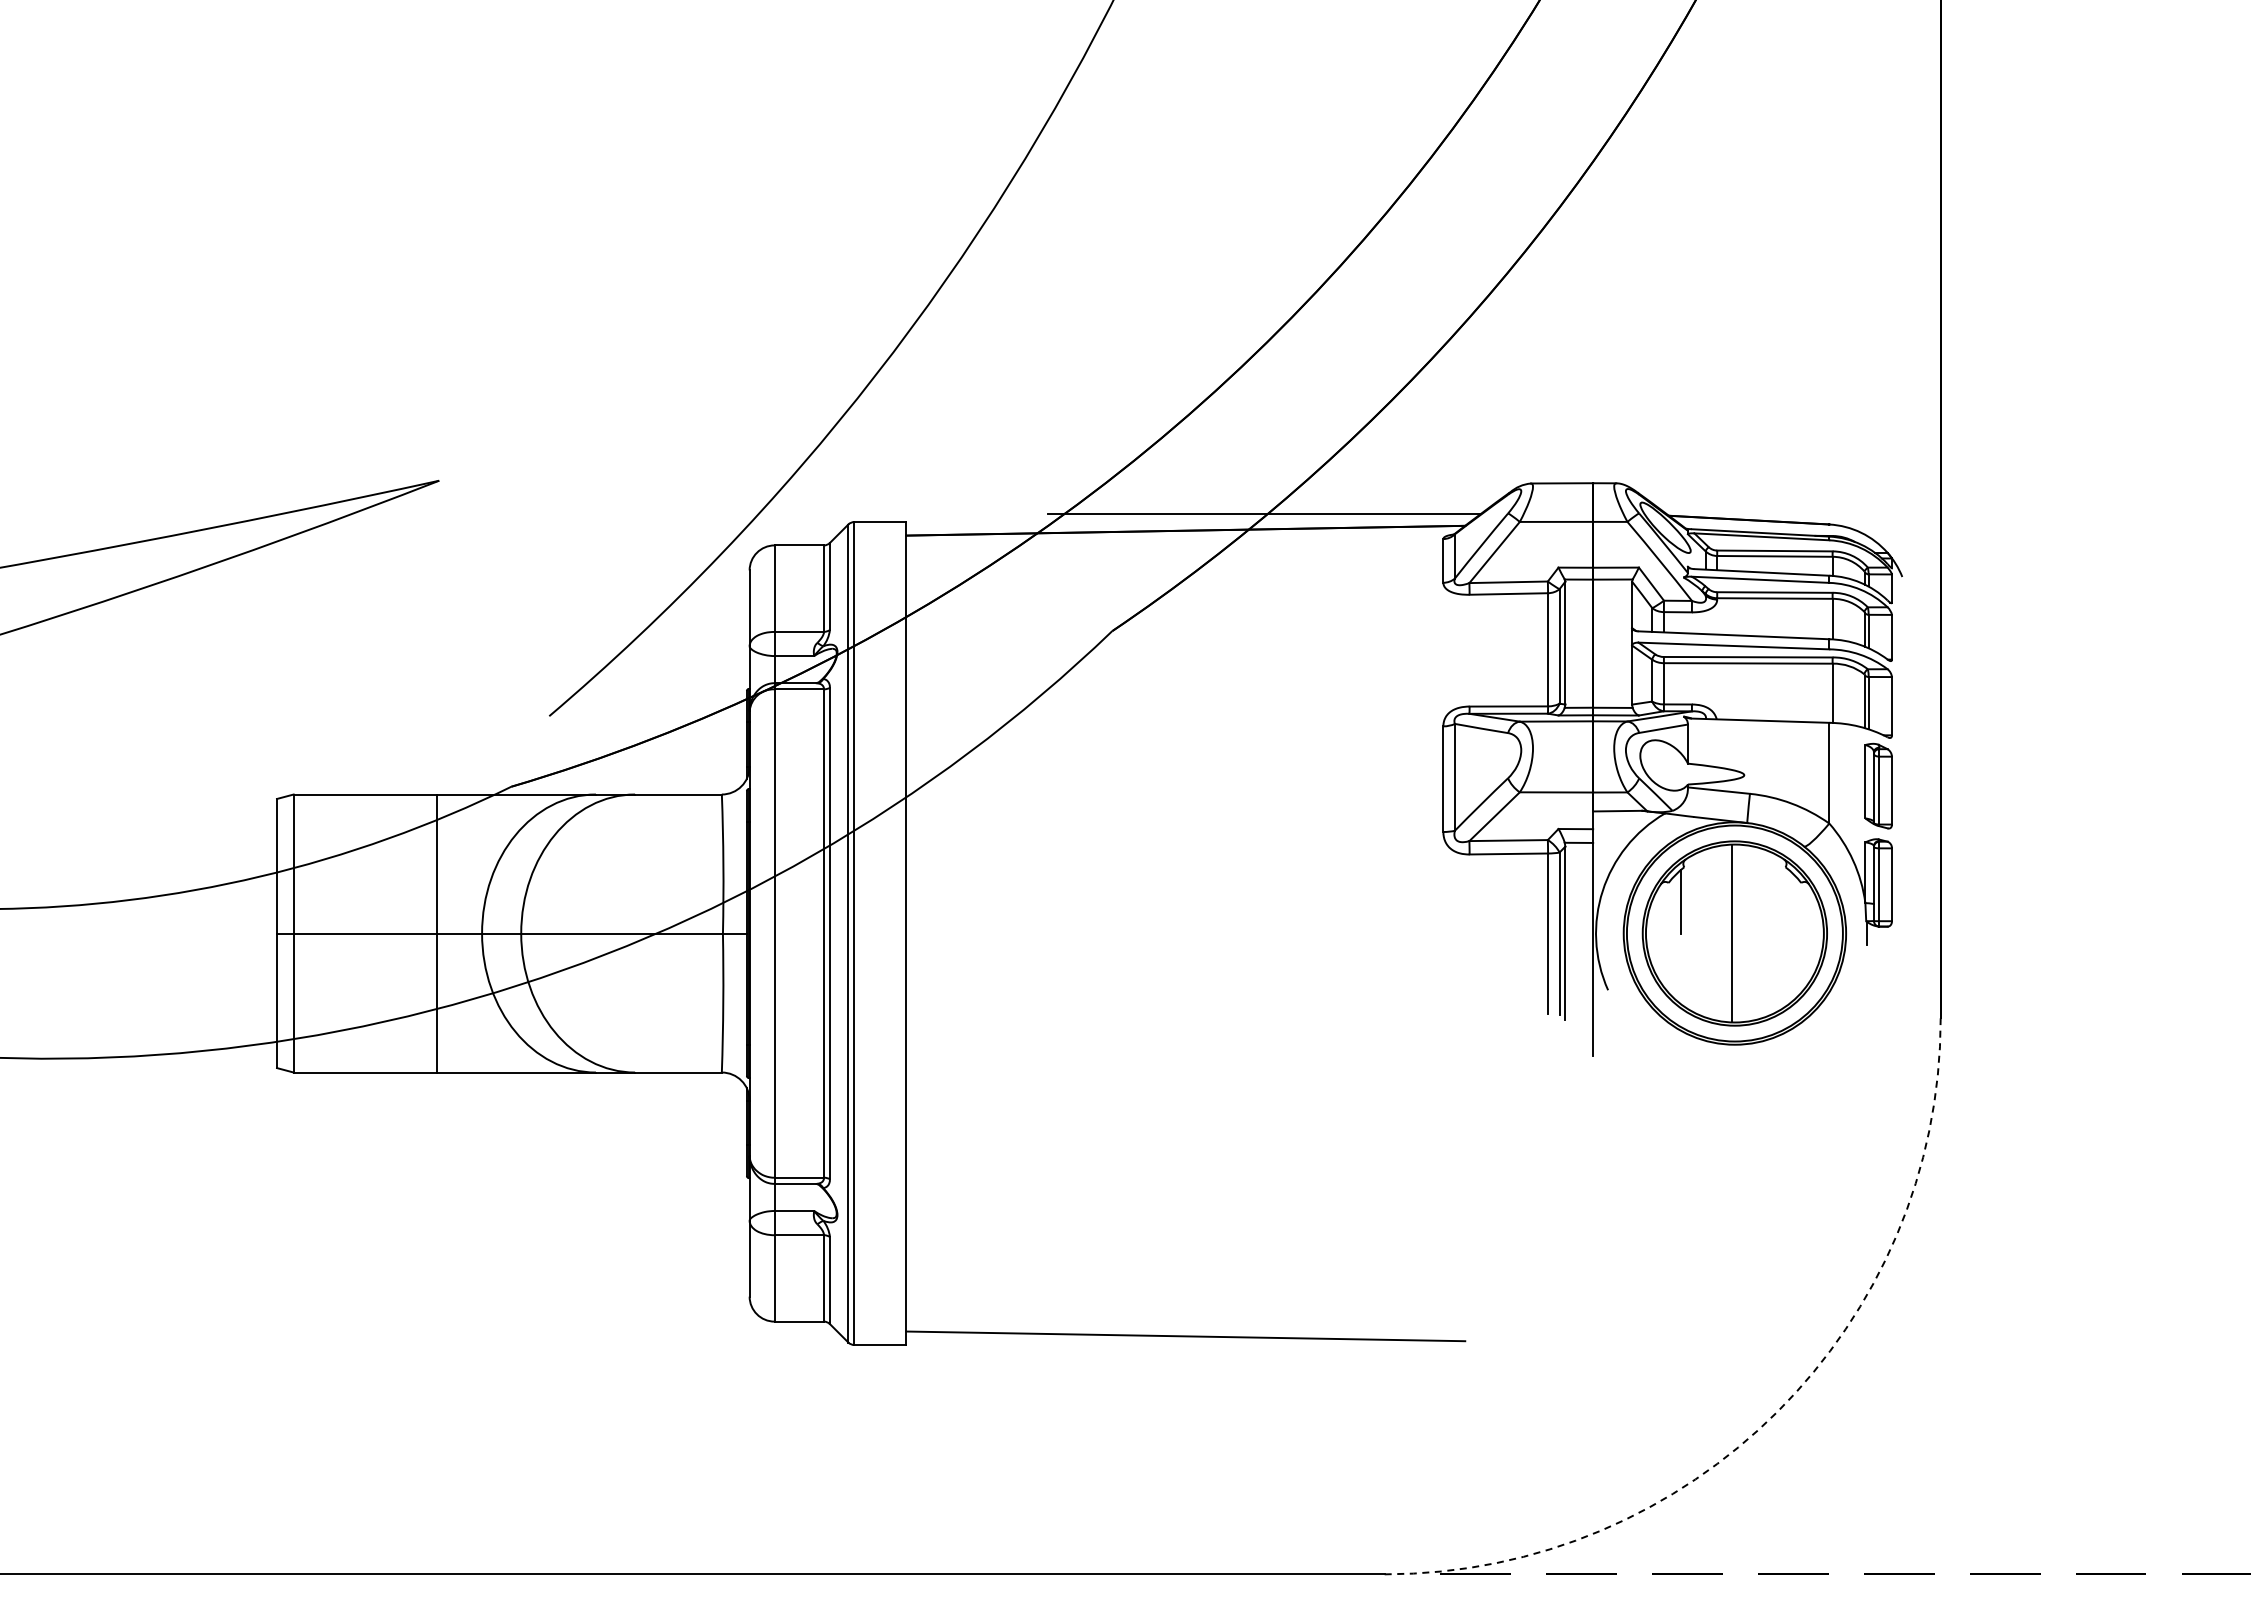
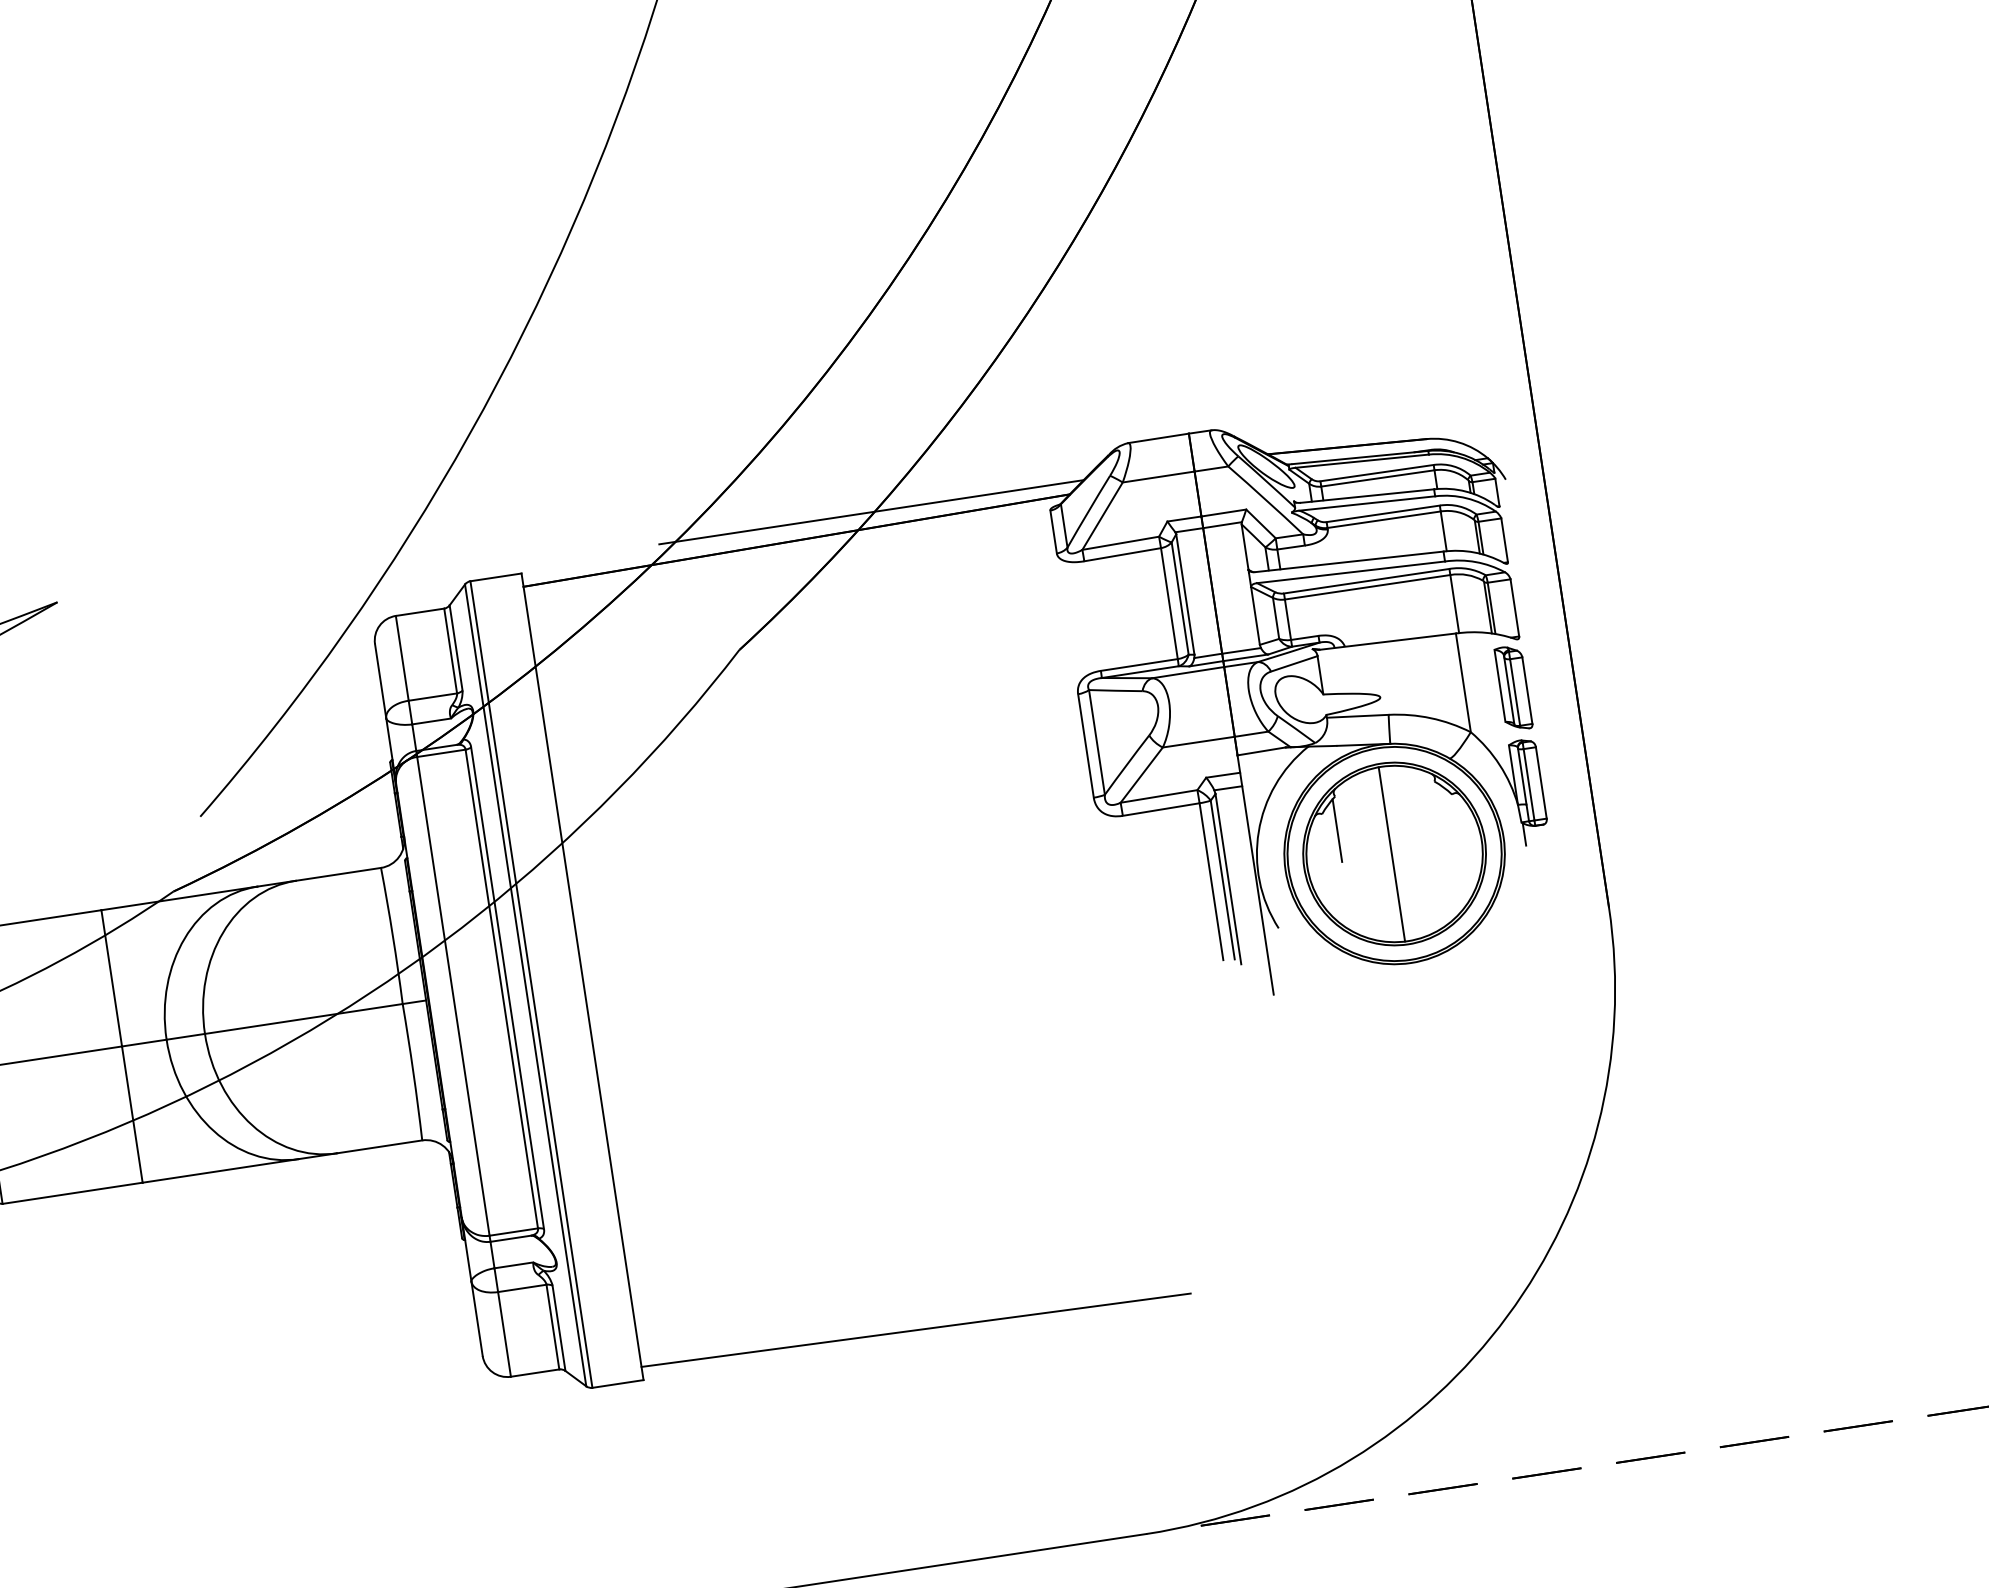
arc: (1777, 1411) -> (1507, 1316), dashed -> solid

